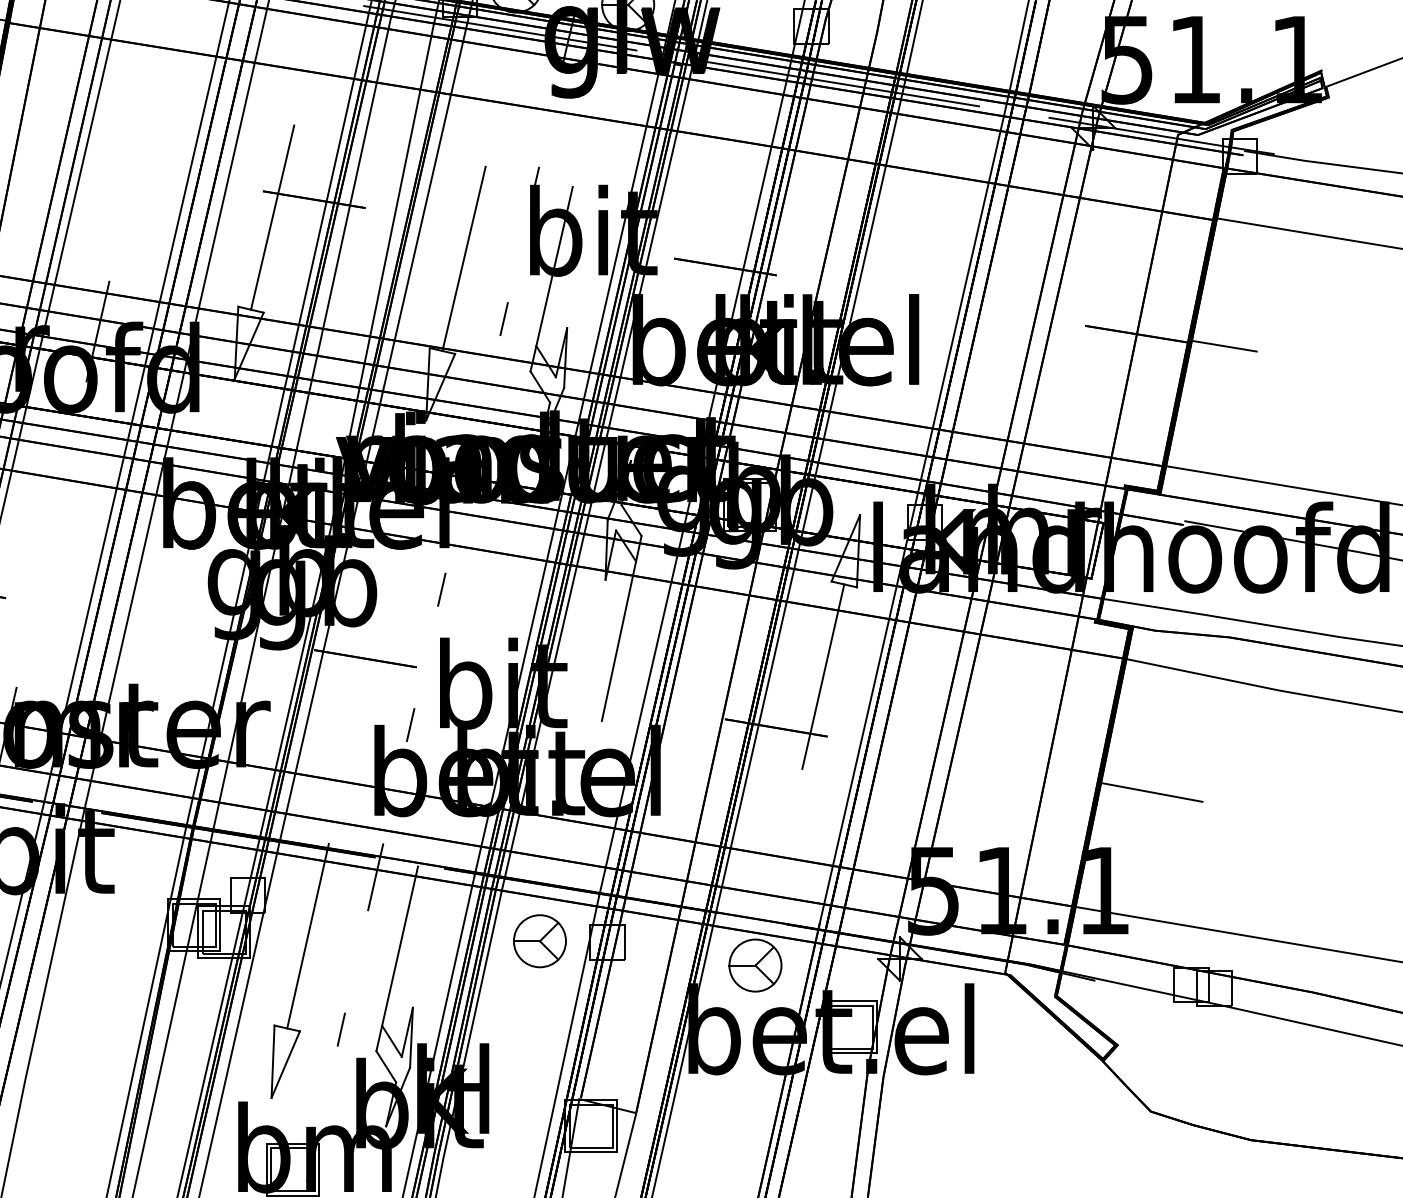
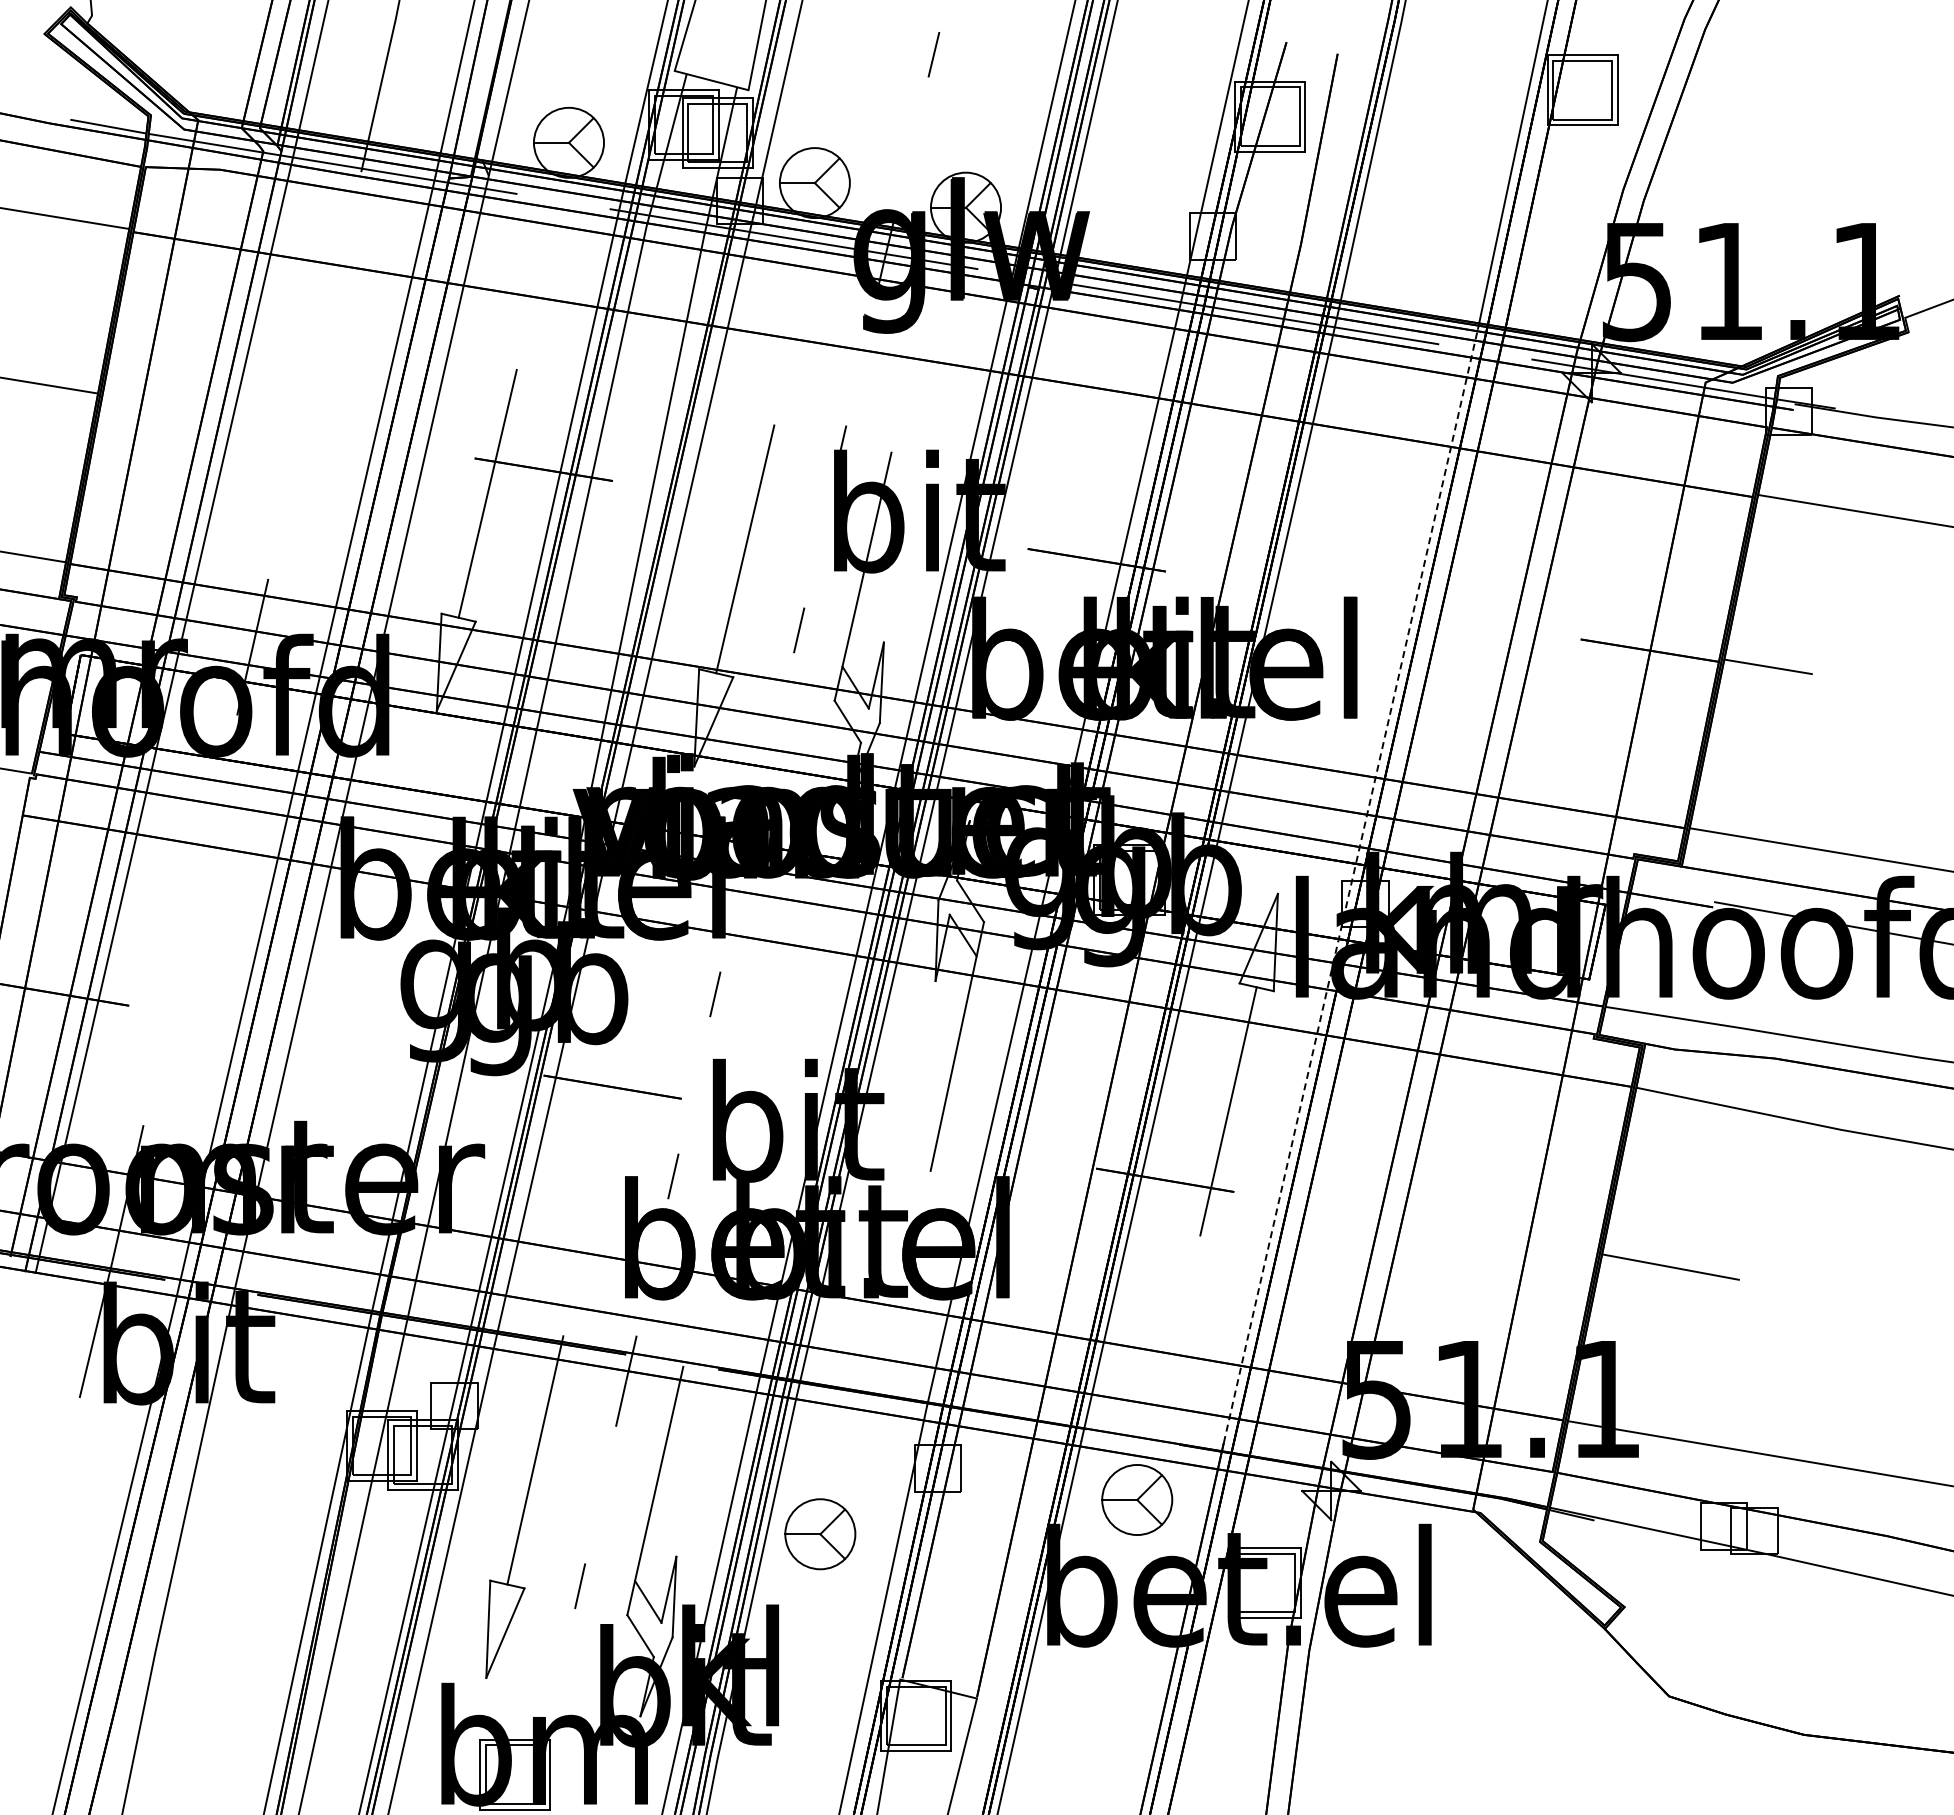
line: (914, 509) -> (1350, 886), solid -> dashed
part: (540, 941) -> (820, 1534), moved

